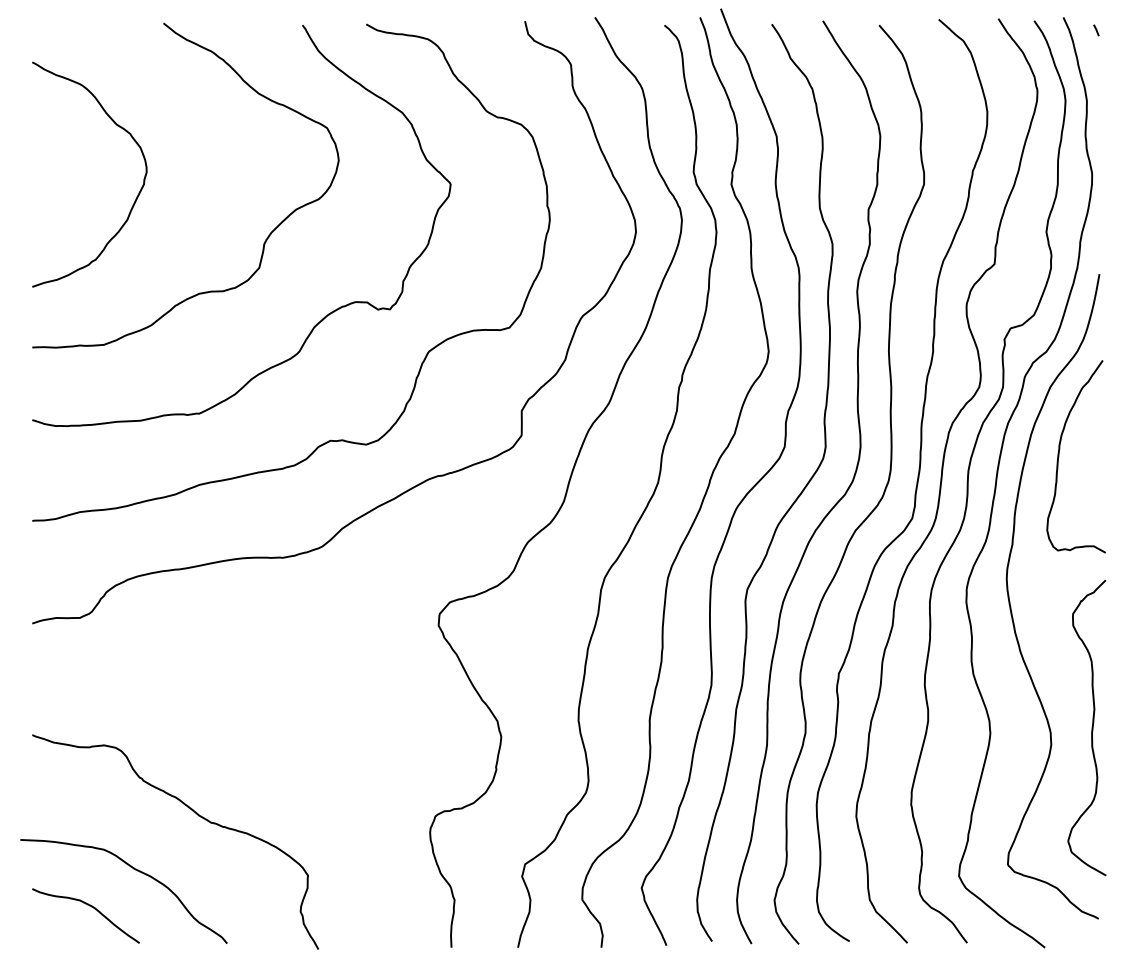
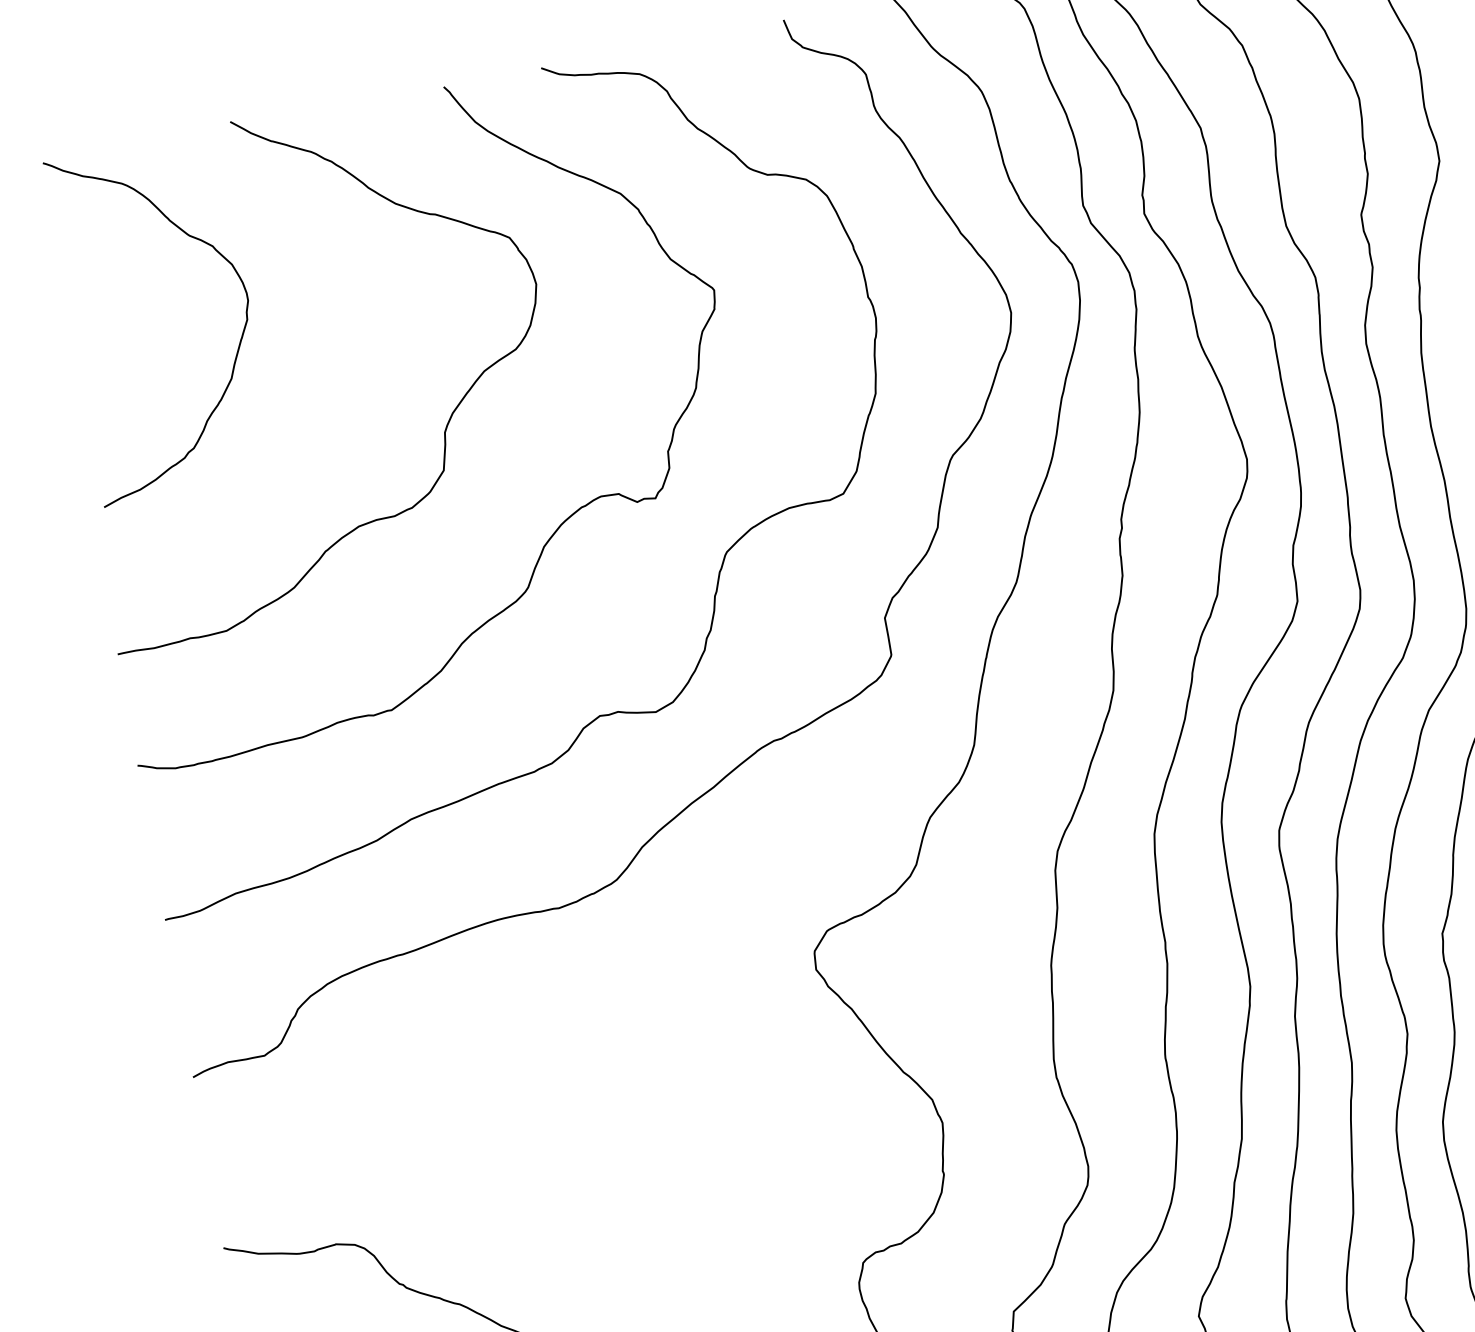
curve: (135, 198) -> (238, 343), moved

